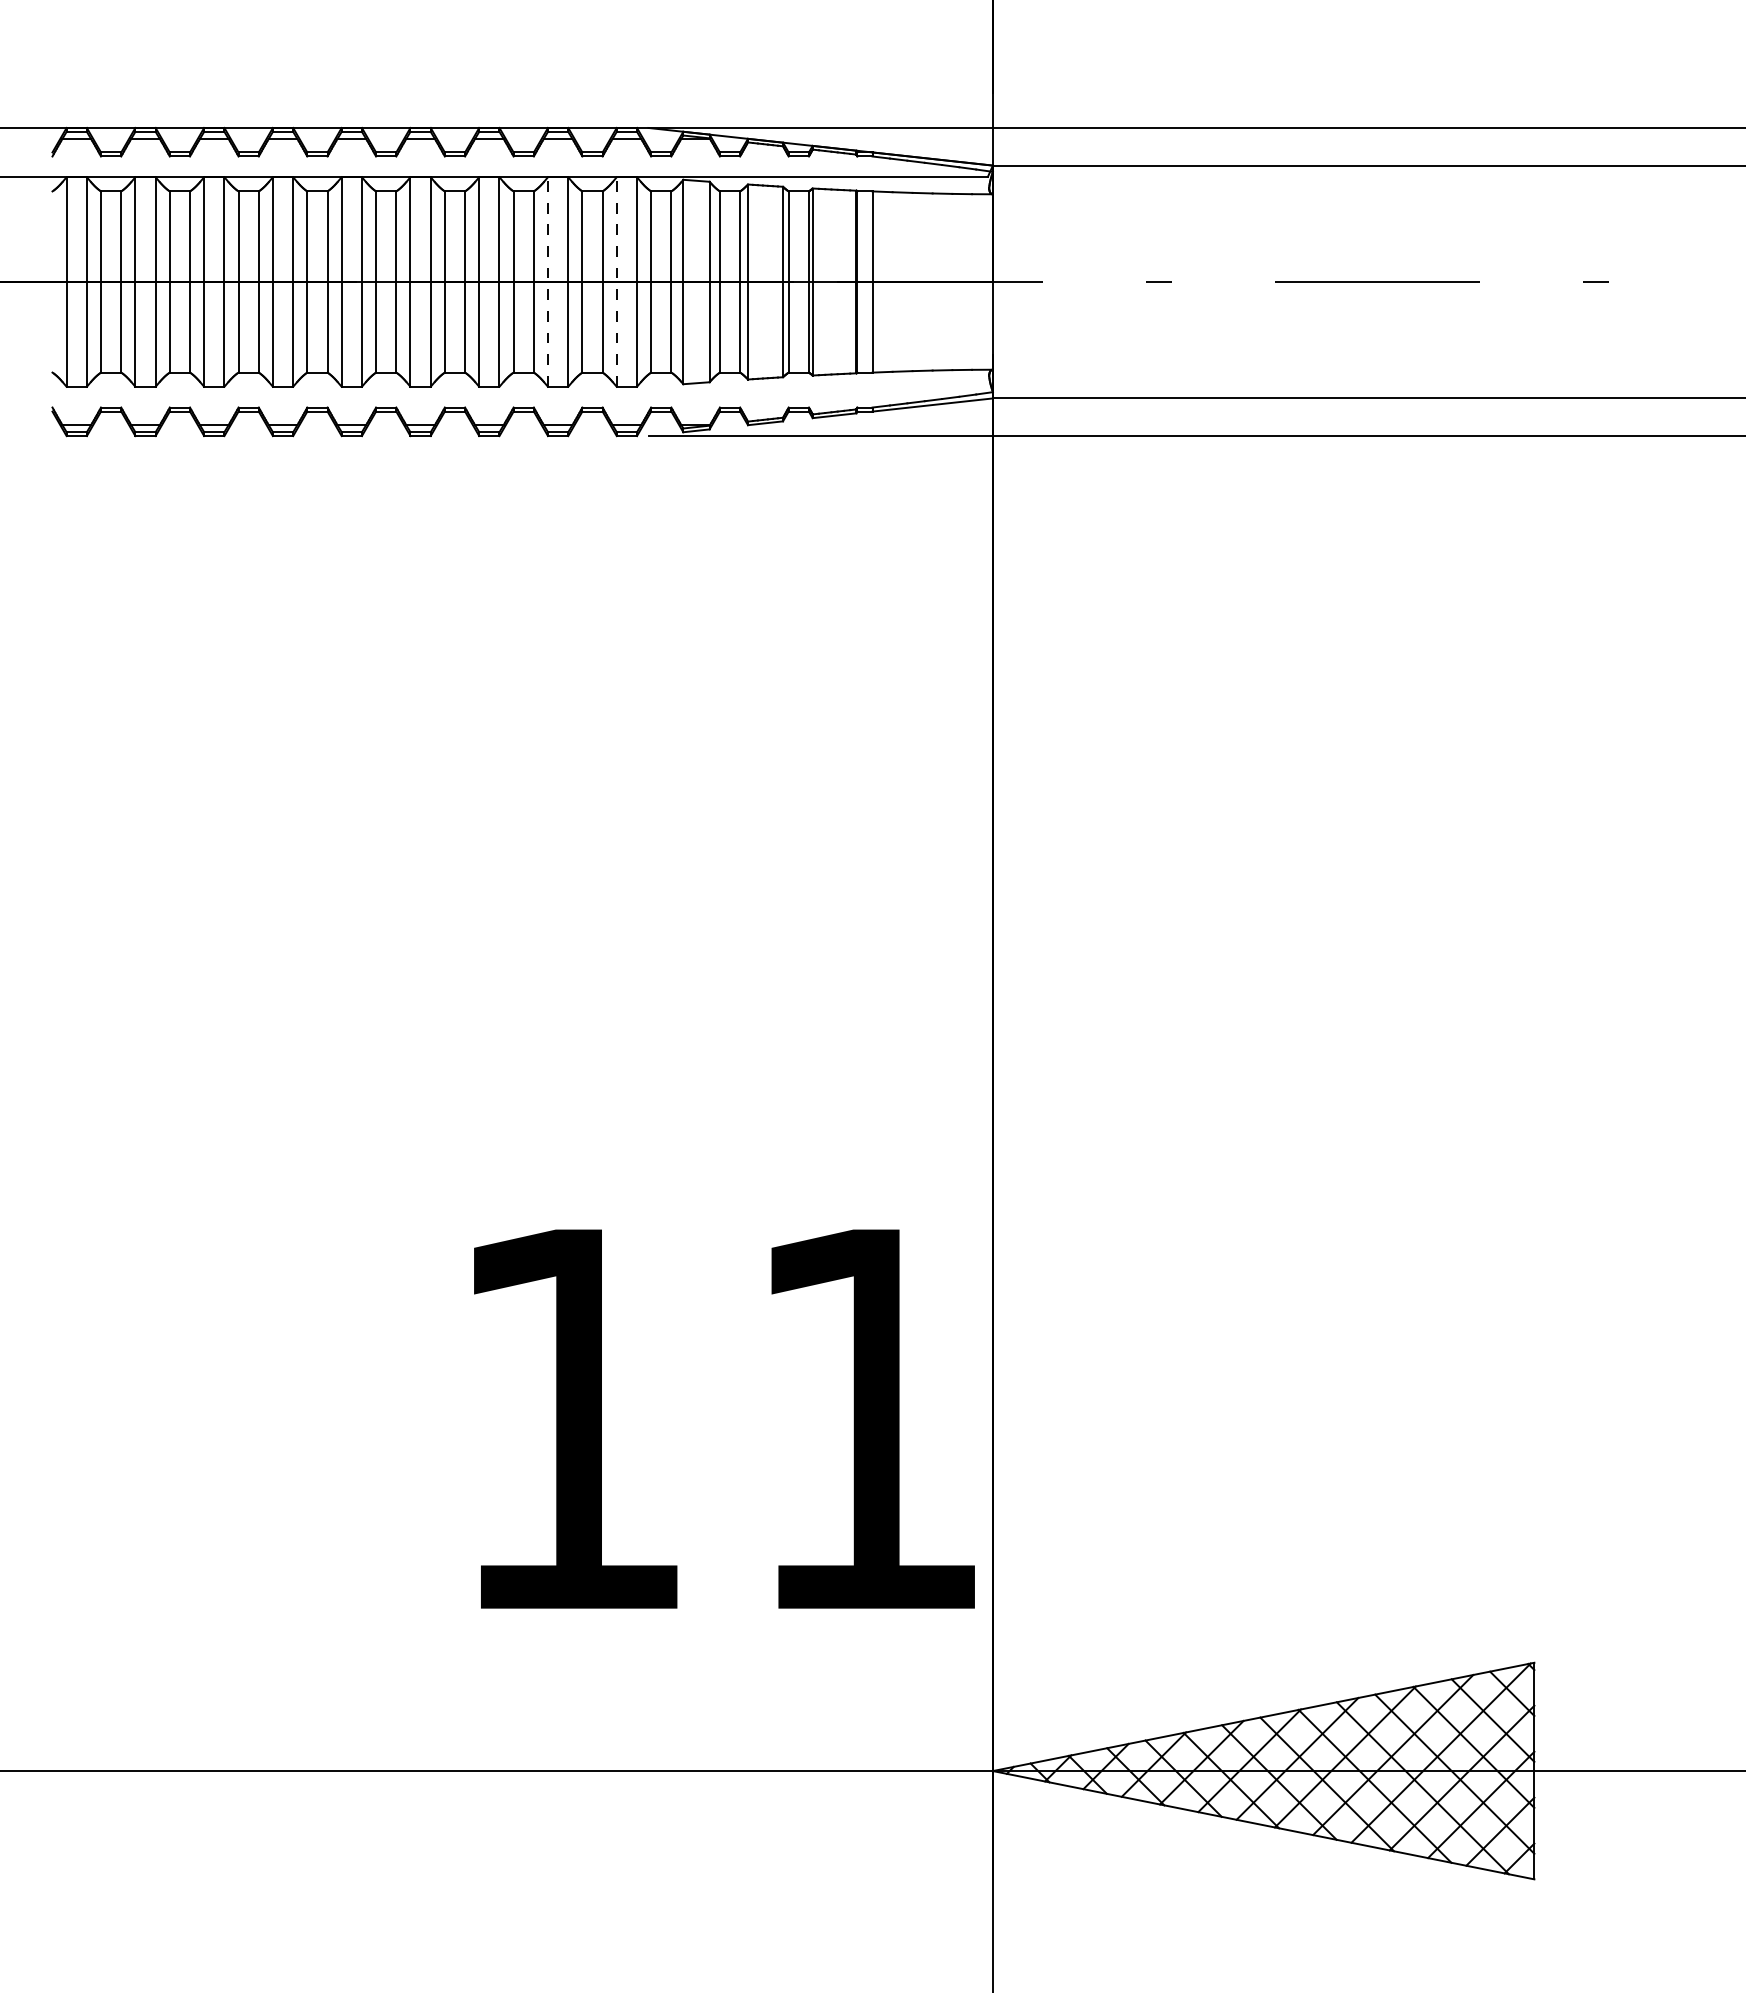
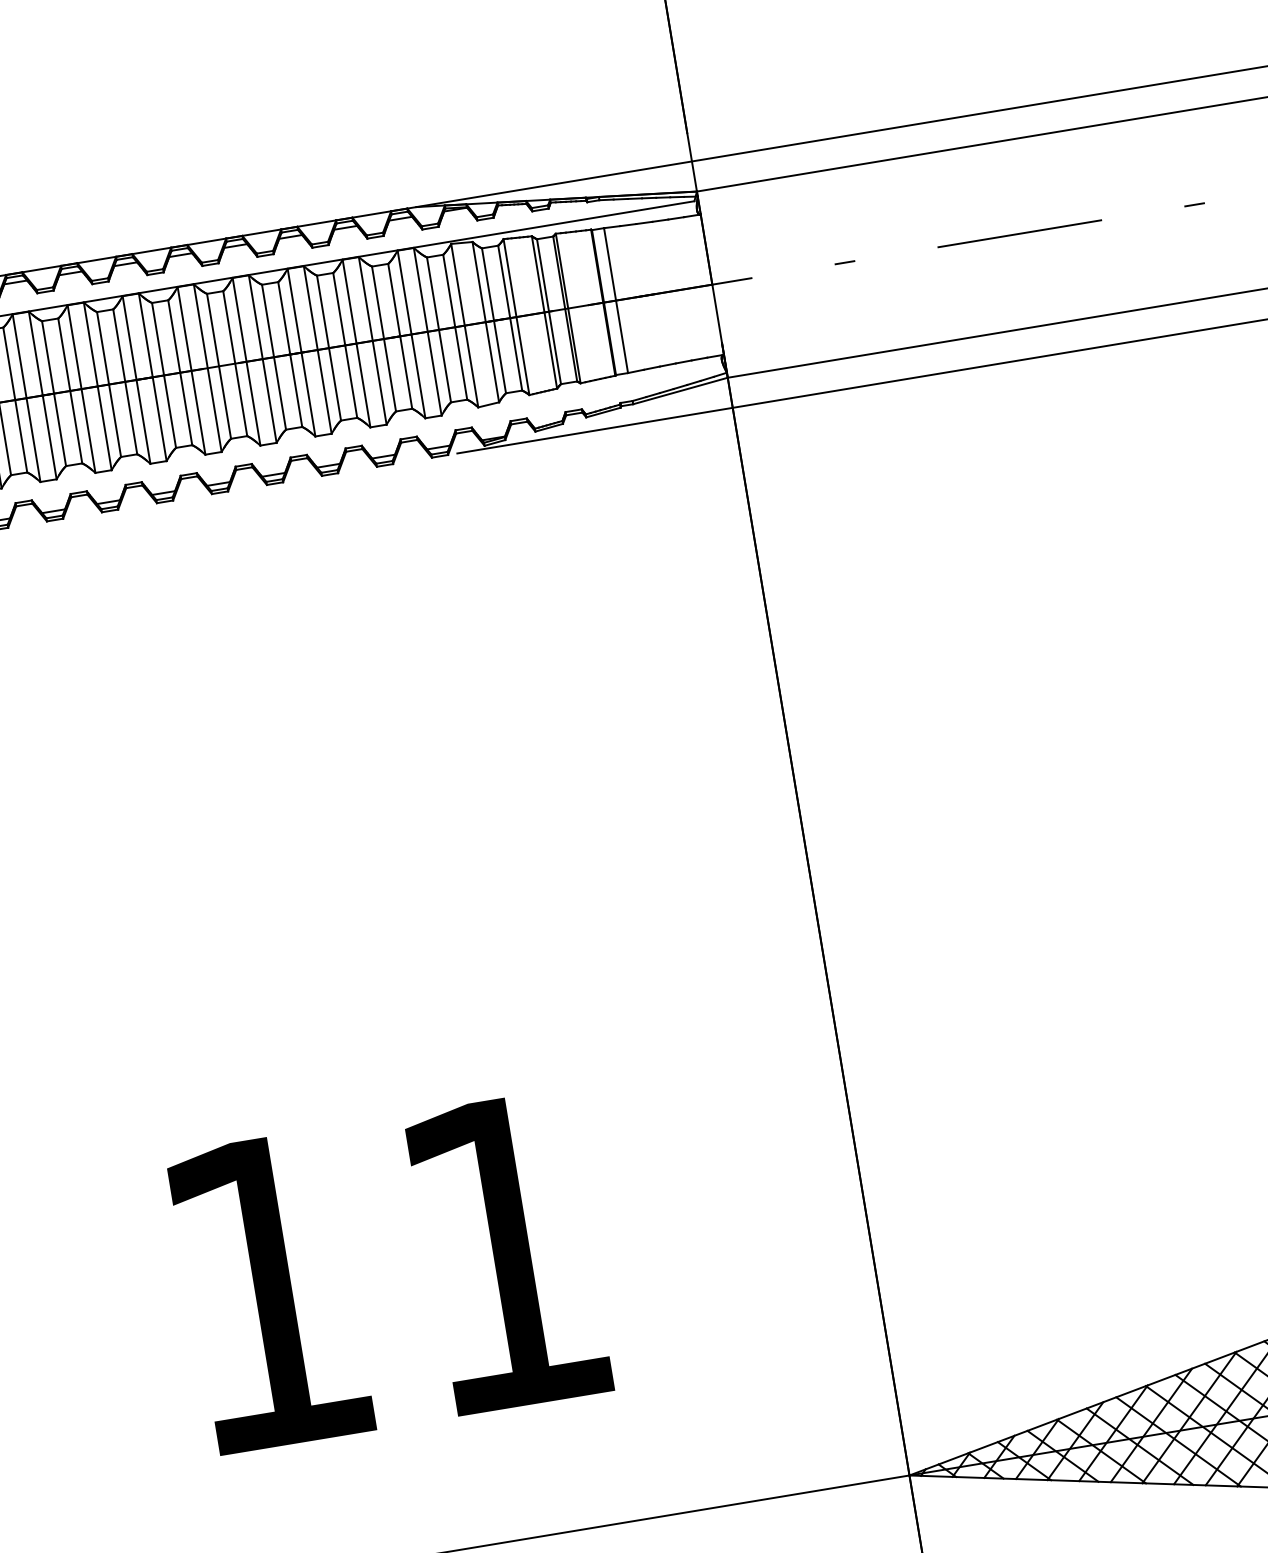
line: (548, 282) -> (356, 343), dashed -> solid
line: (616, 282) -> (411, 334), dashed -> solid
text: (724, 1418) -> (389, 1271), moved

